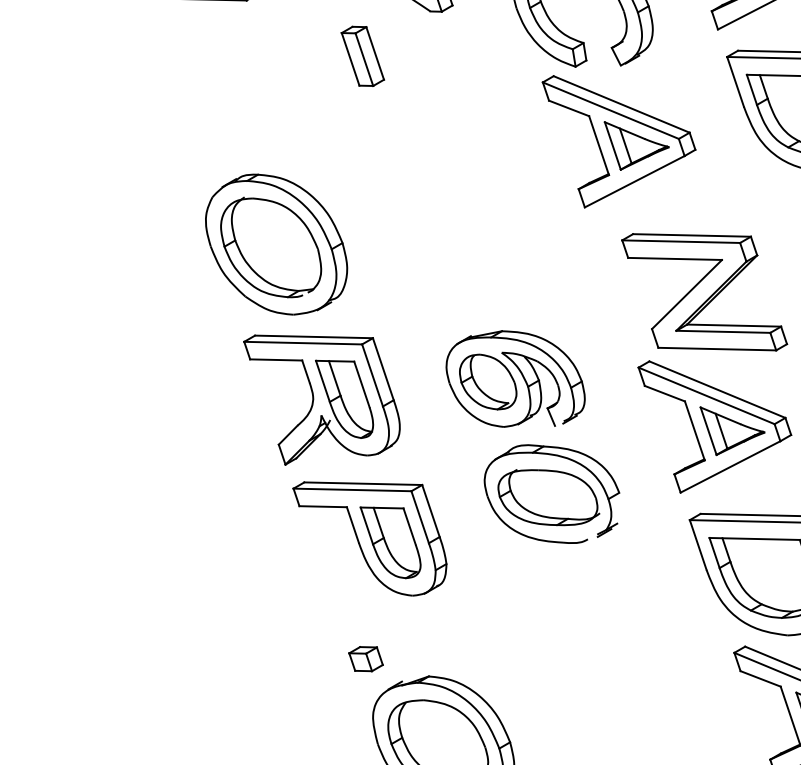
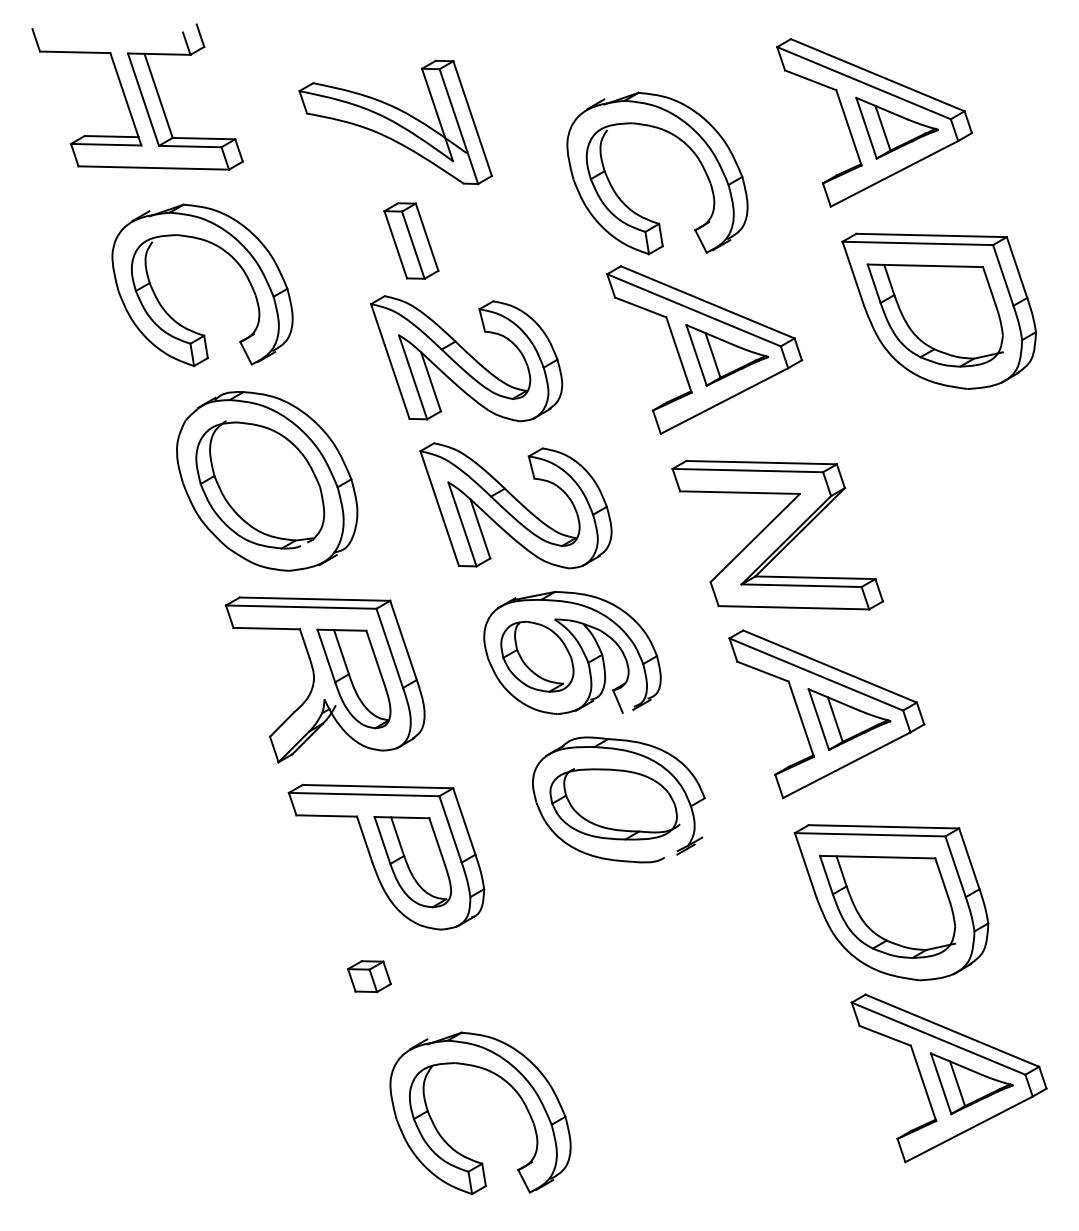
part: (362, 55) -> (411, 240), moved
part: (245, 66) -> (227, 254), added
part: (432, 148) -> (466, 358), added
part: (471, 263) -> (515, 505), added
part: (704, 291) -> (777, 534), moved
part: (366, 659) -> (369, 976), moved

